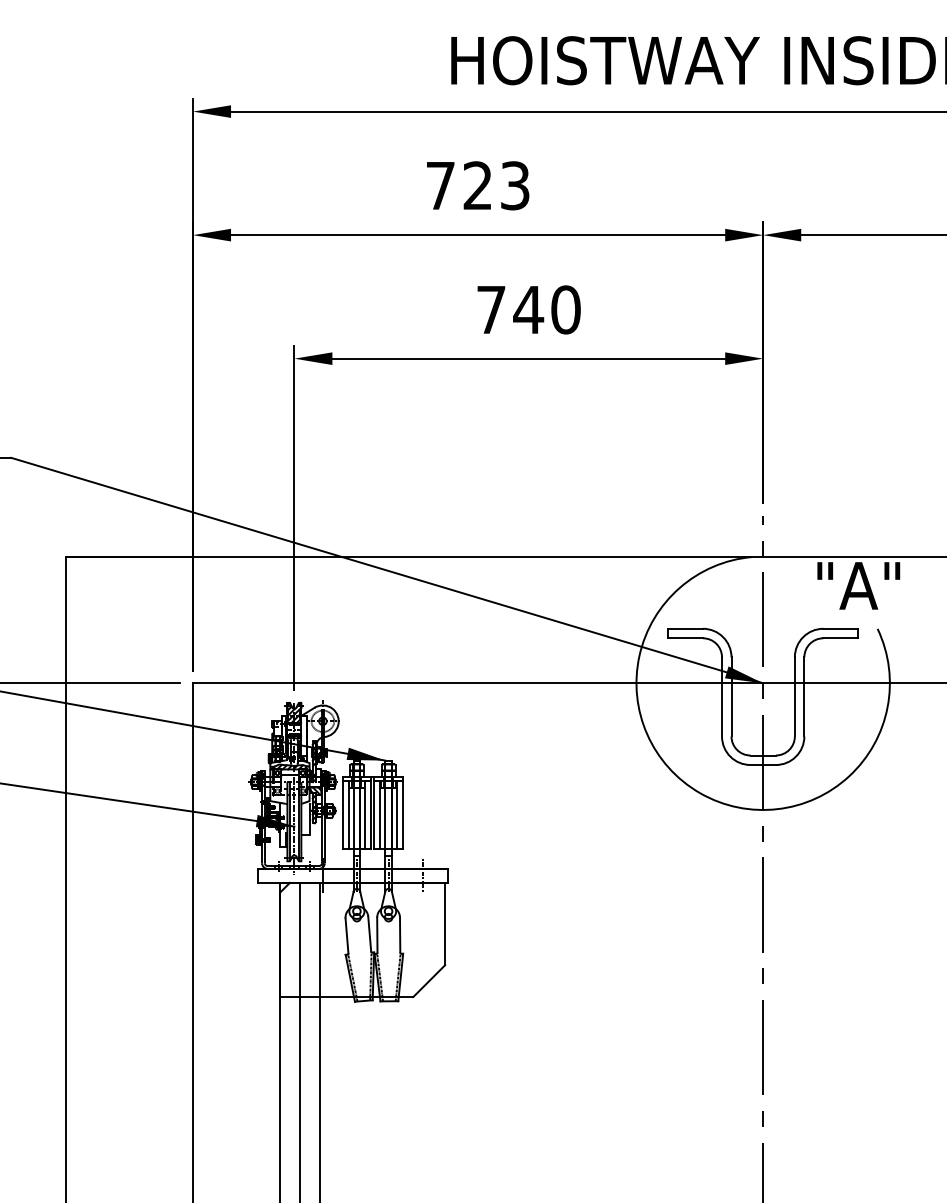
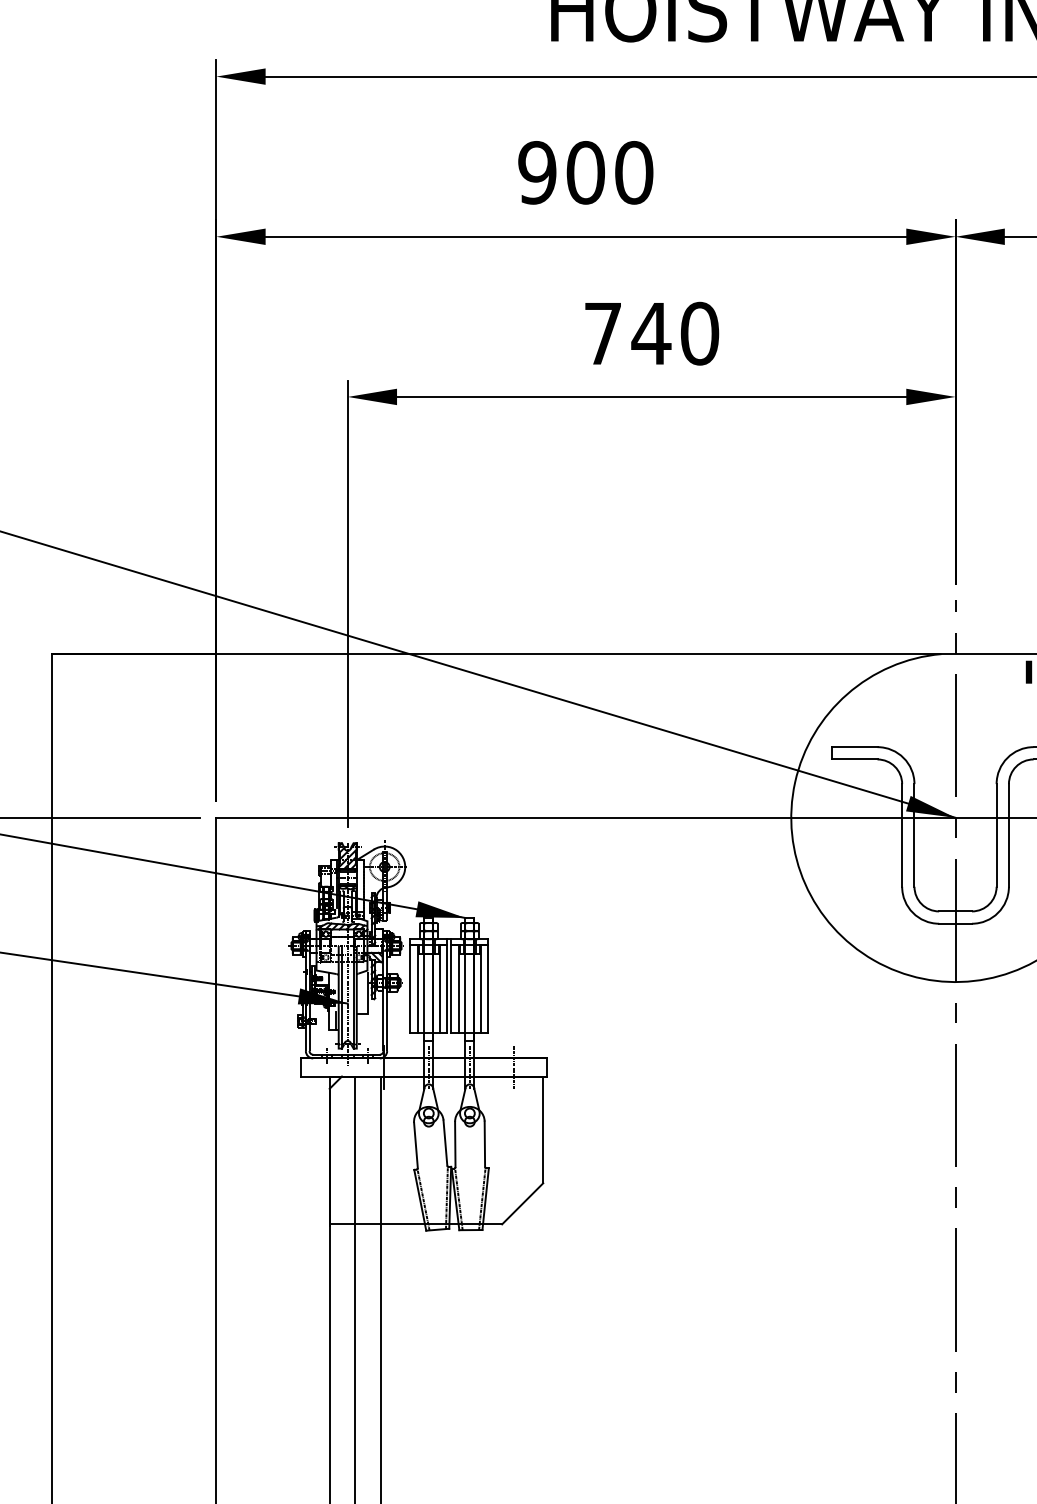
text: (477, 185) -> (585, 172), 723 -> 900

